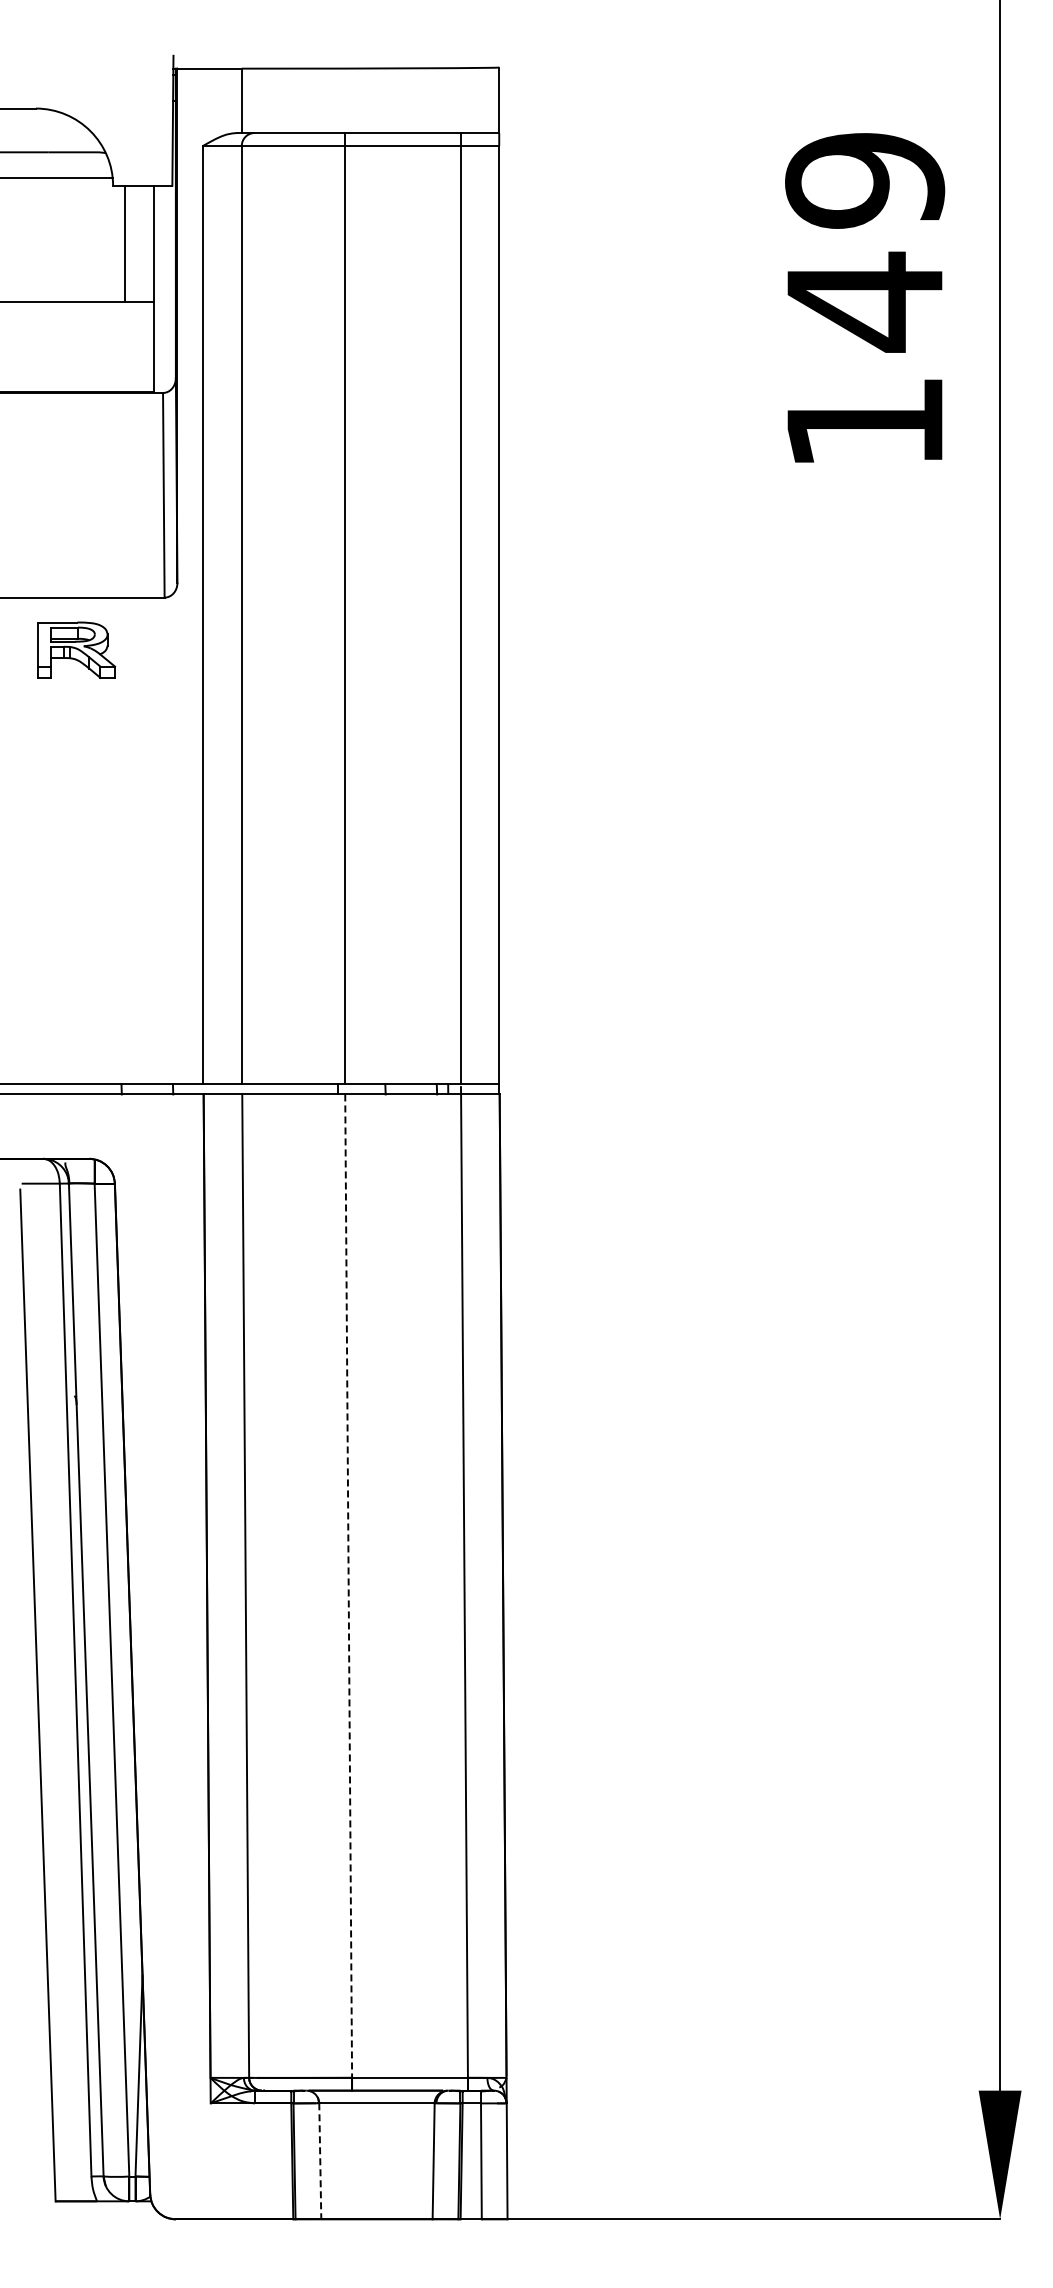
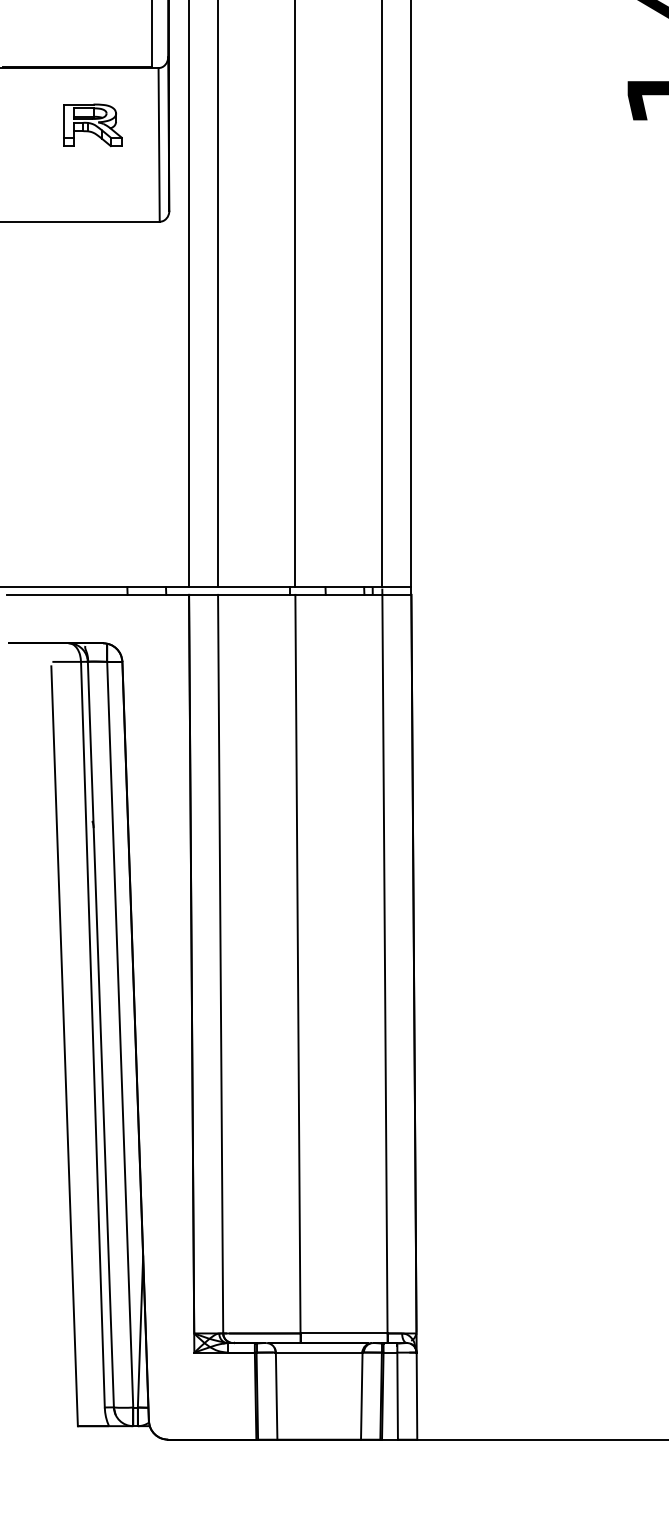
part: (76, 649) -> (92, 124), moved
line: (348, 1586) -> (297, 964), dashed -> solid
line: (320, 2161) -> (276, 1396), dashed -> solid

